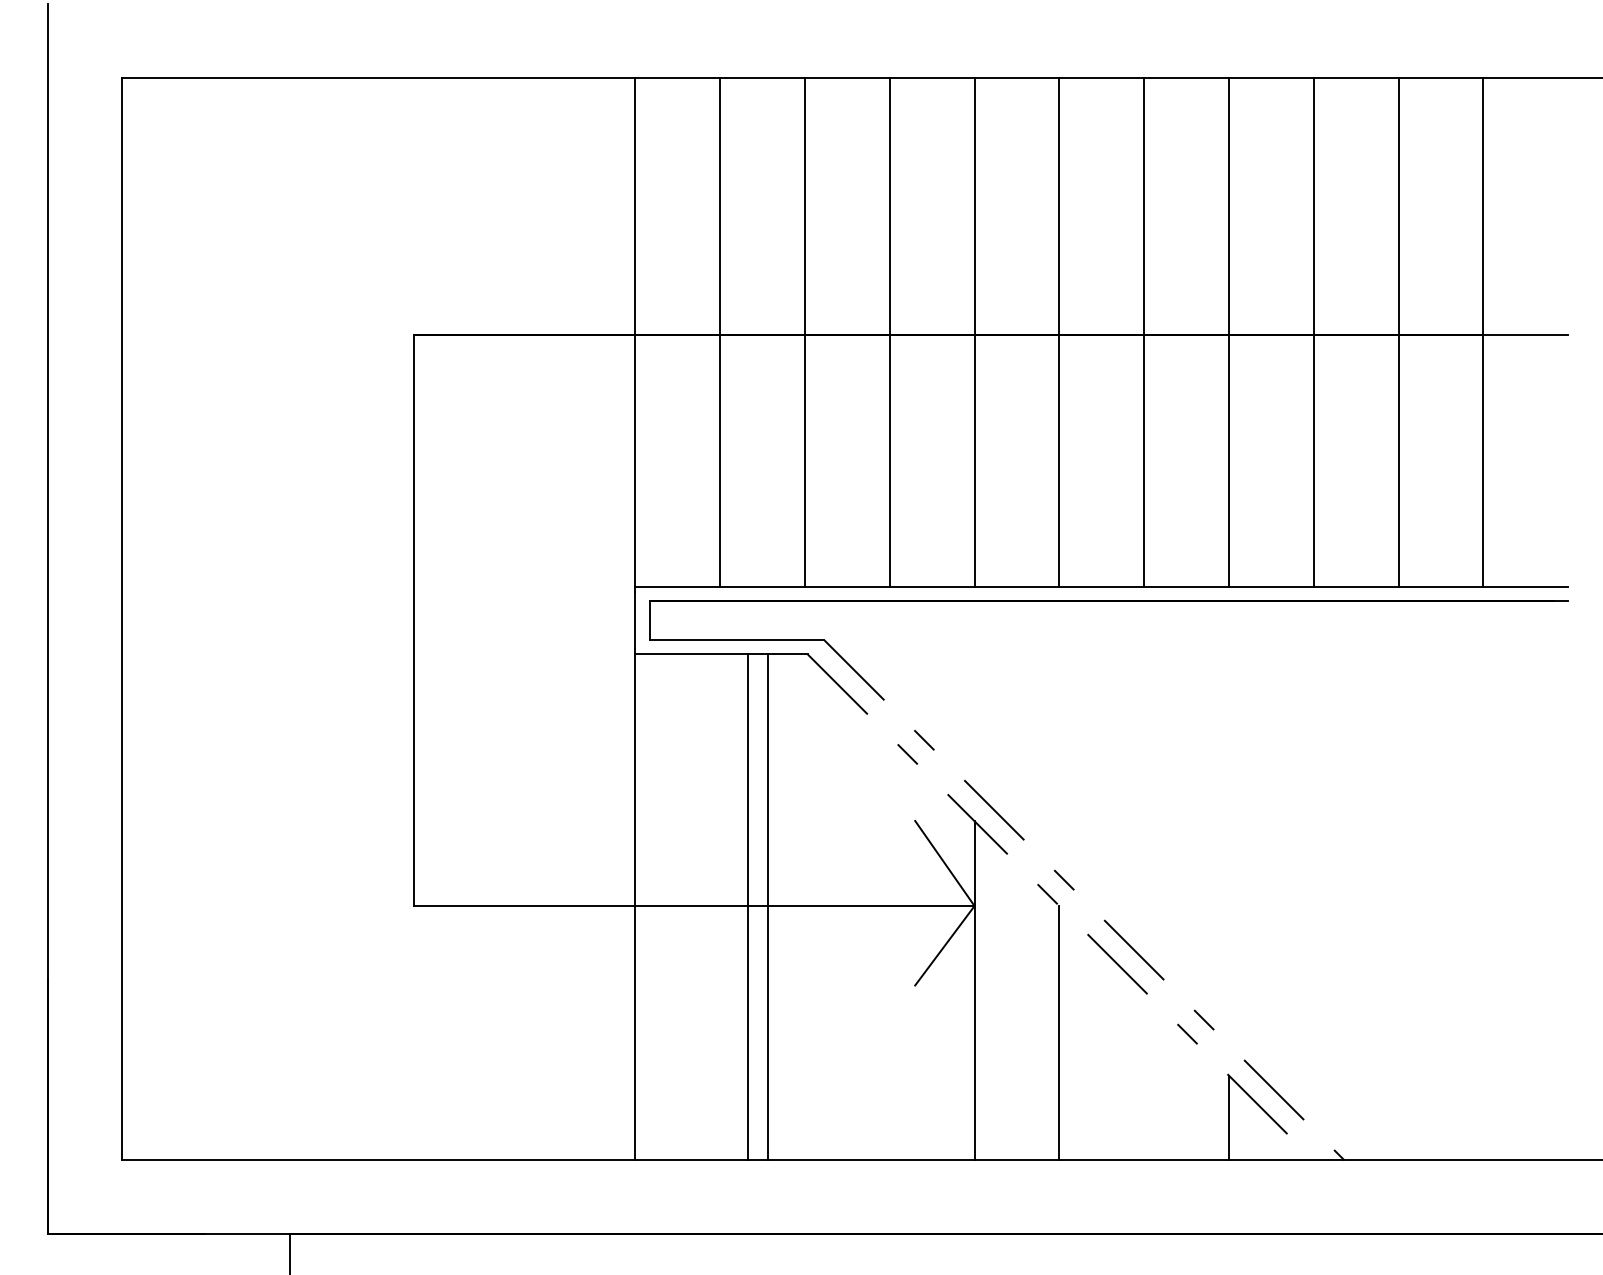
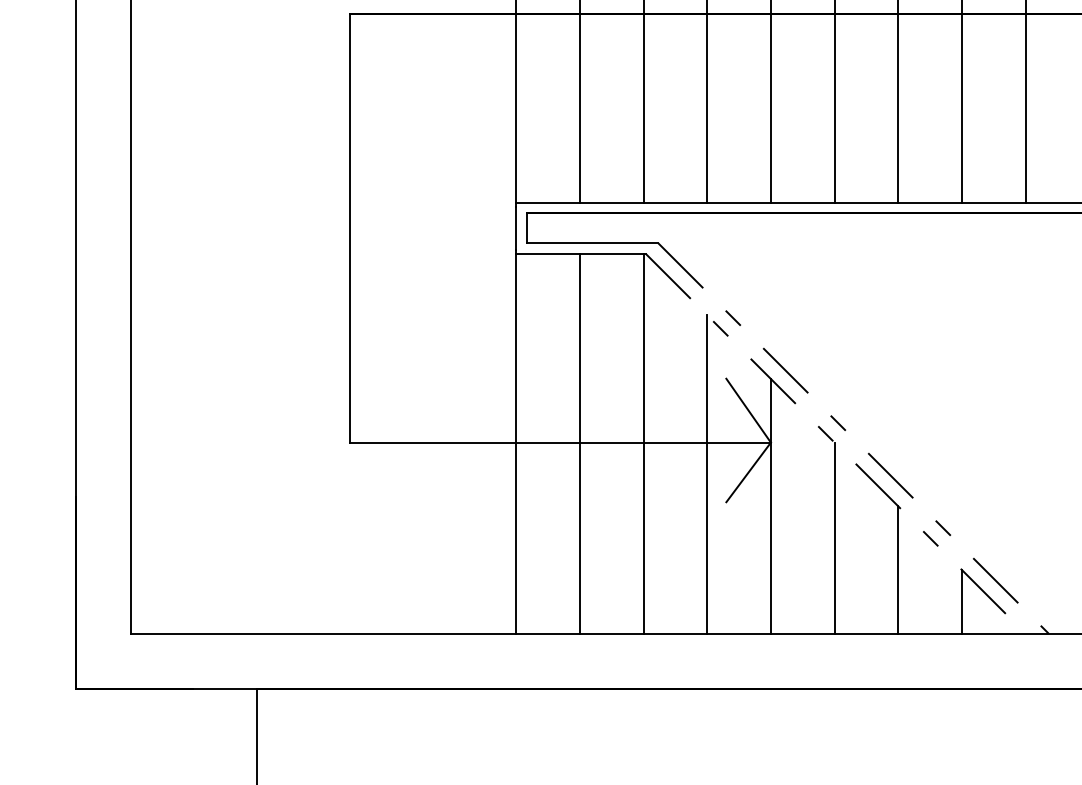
line: (747, 907) -> (643, 443), moved
line: (768, 907) -> (580, 443), moved
line: (889, 948) -> (707, 474), added
line: (1144, 1075) -> (898, 569), added

